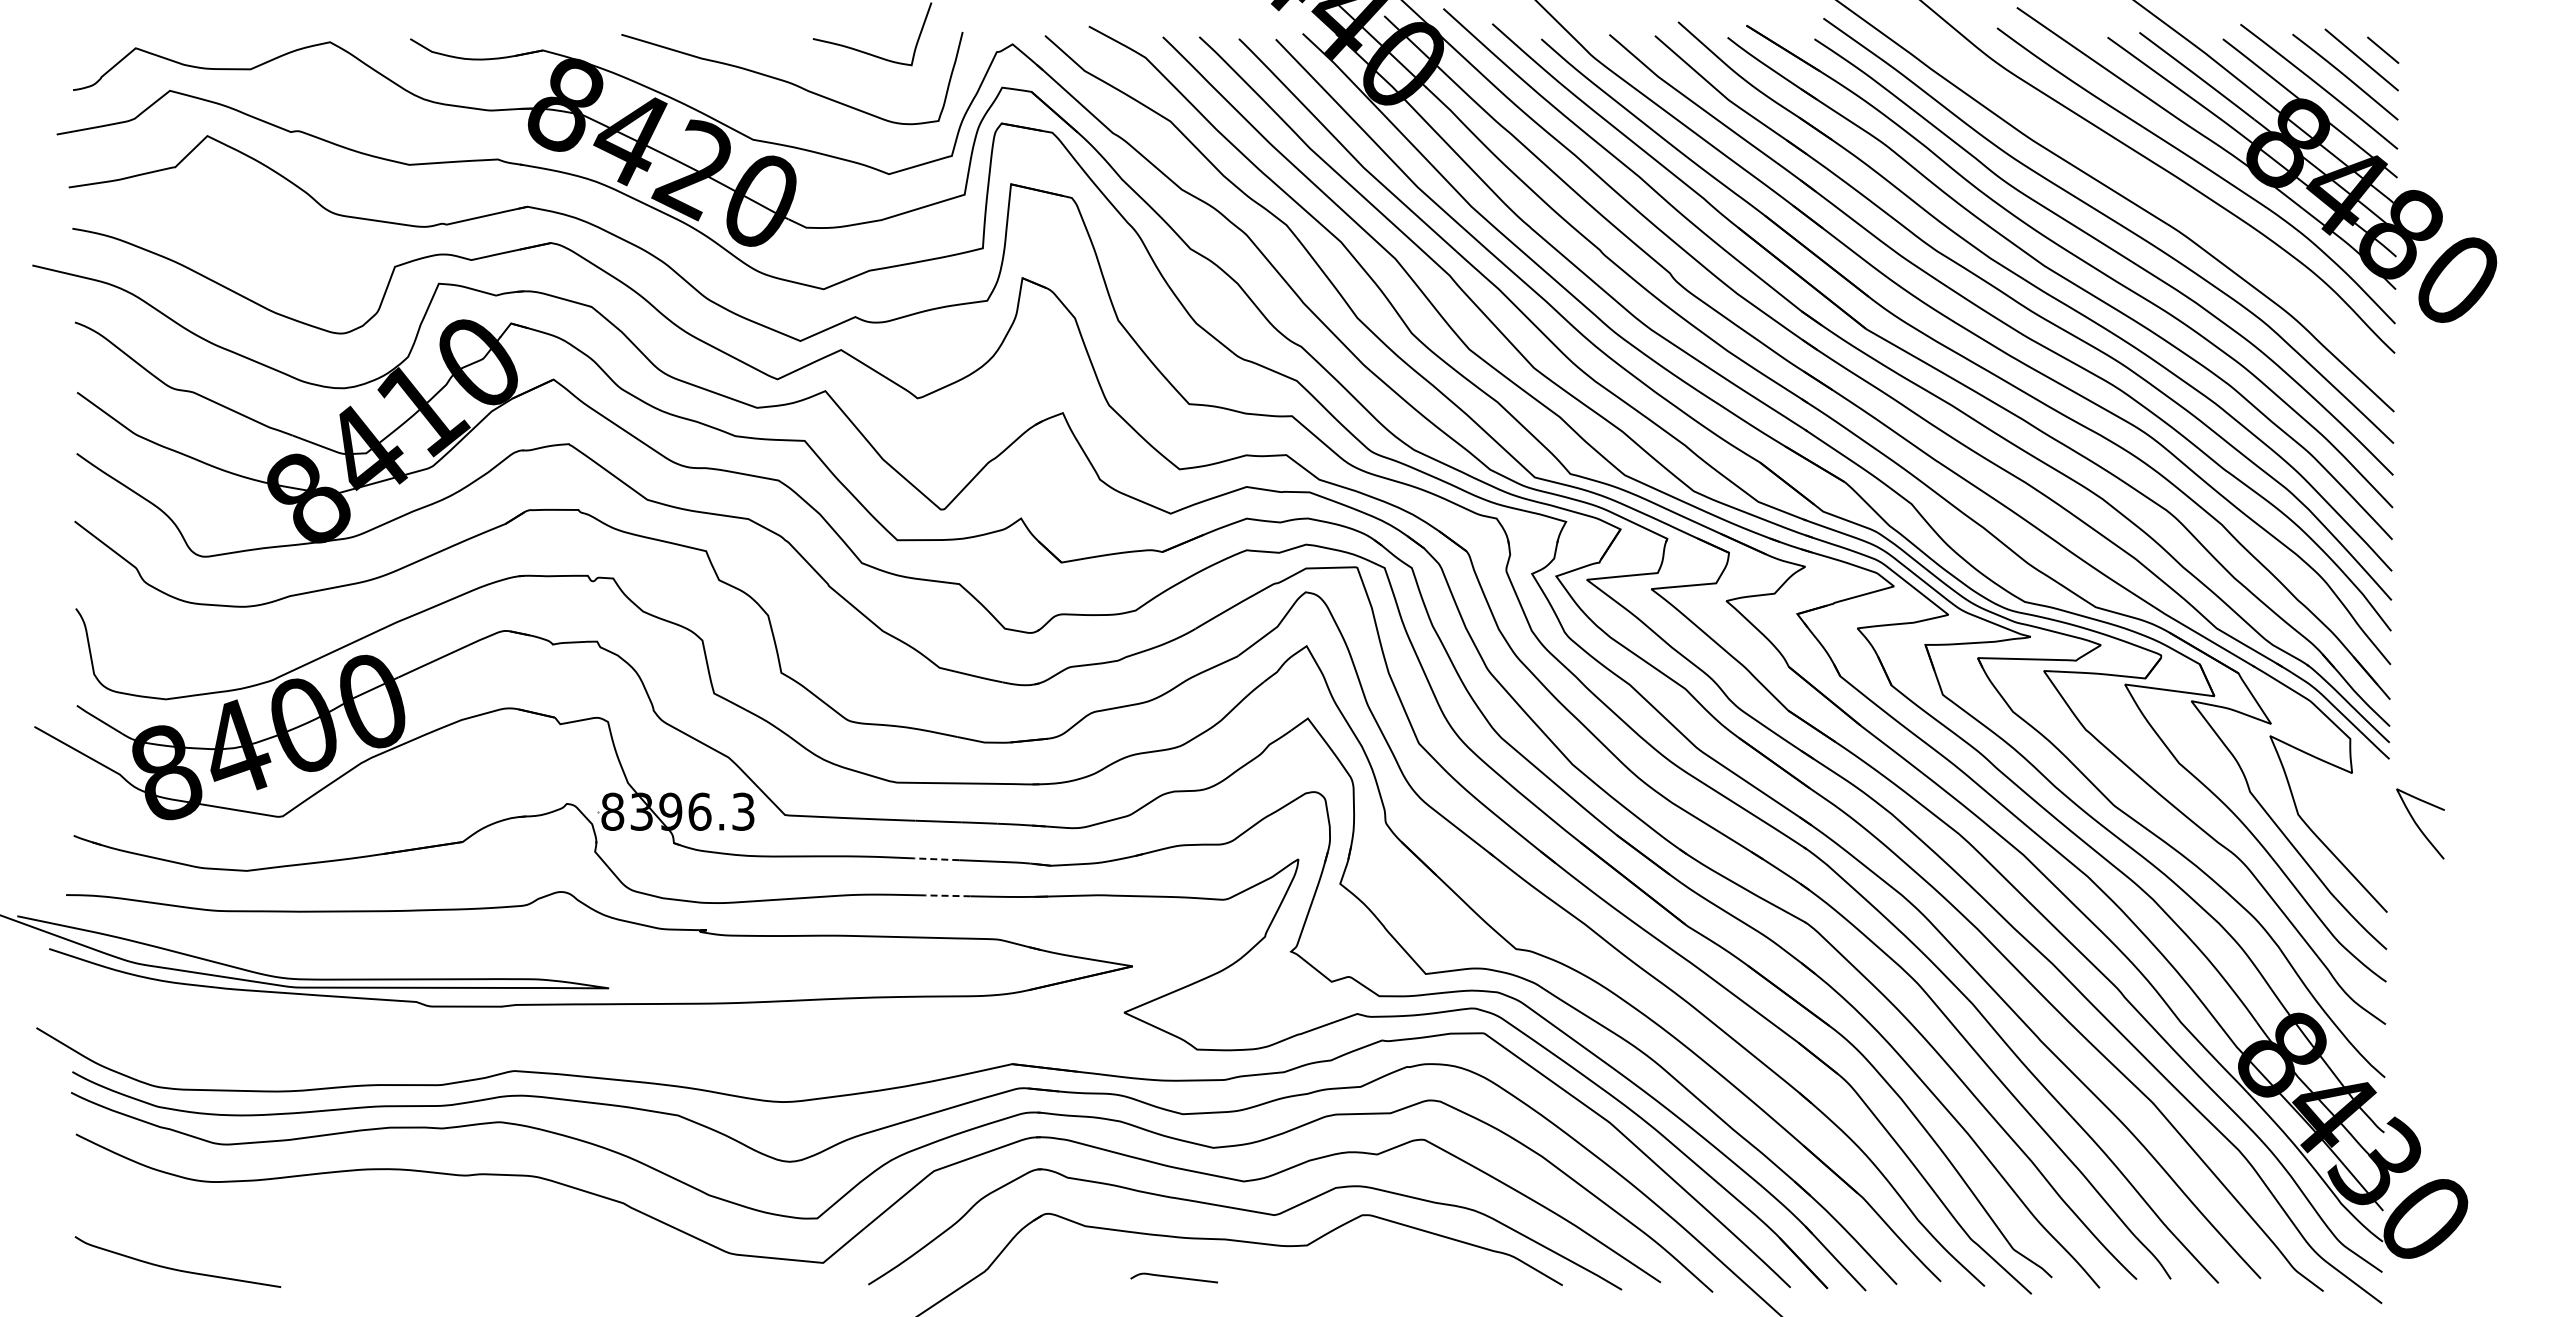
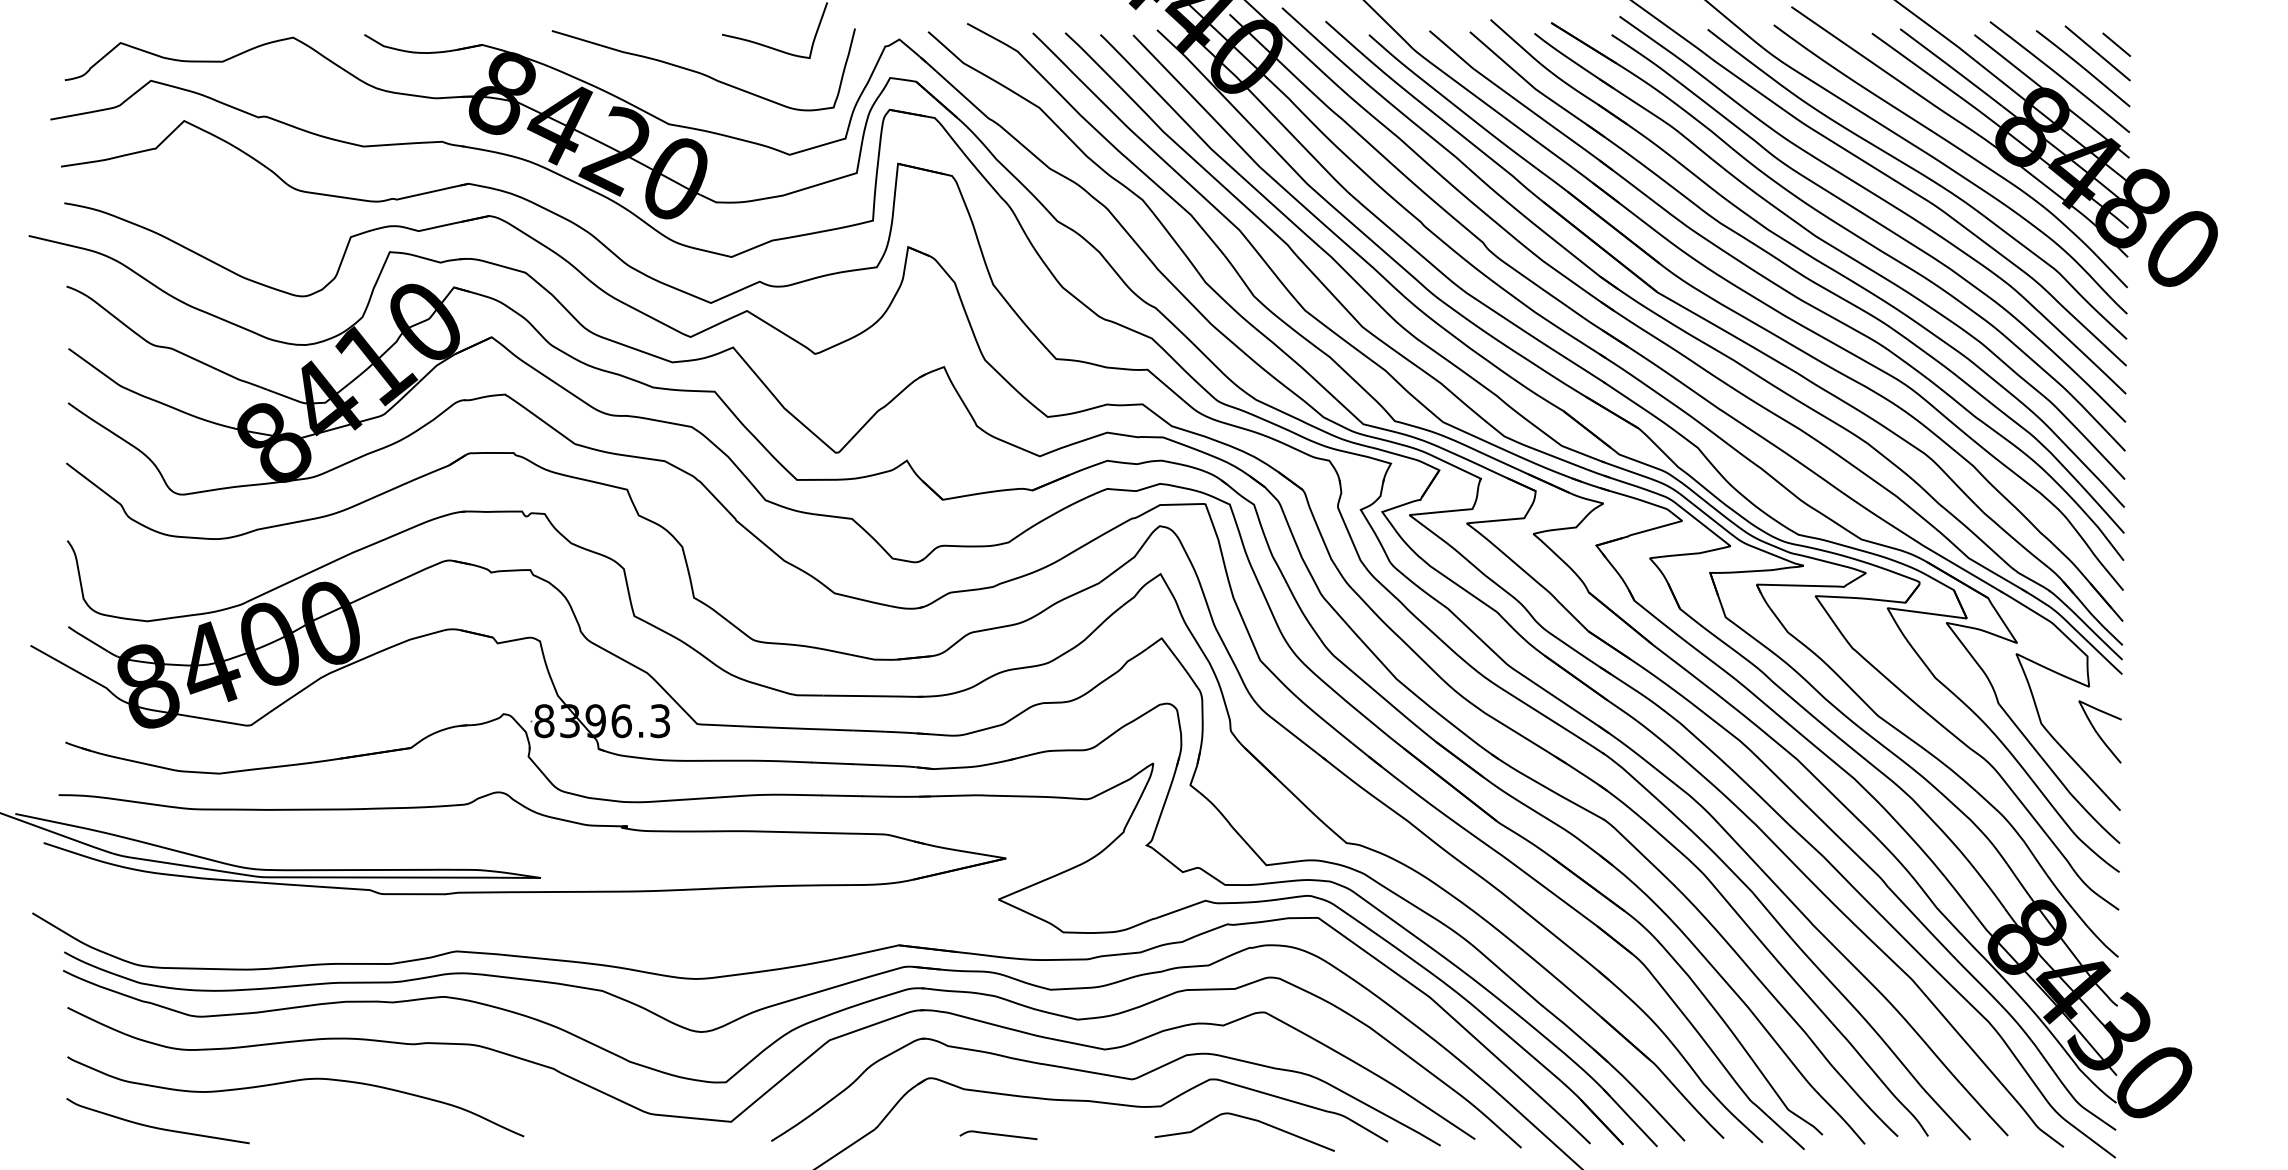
curve: (2165, 198) -> (1923, 176), added
curve: (2418, 825) -> (2098, 733), moved
line: (936, 859) -> (831, 763), dashed -> solid
line: (947, 895) -> (841, 795), dashed -> solid
curve: (328, 1218) -> (291, 1082), added
curve: (1406, 1260) -> (1249, 1119), added
curve: (1173, 1277) -> (997, 1134), moved

